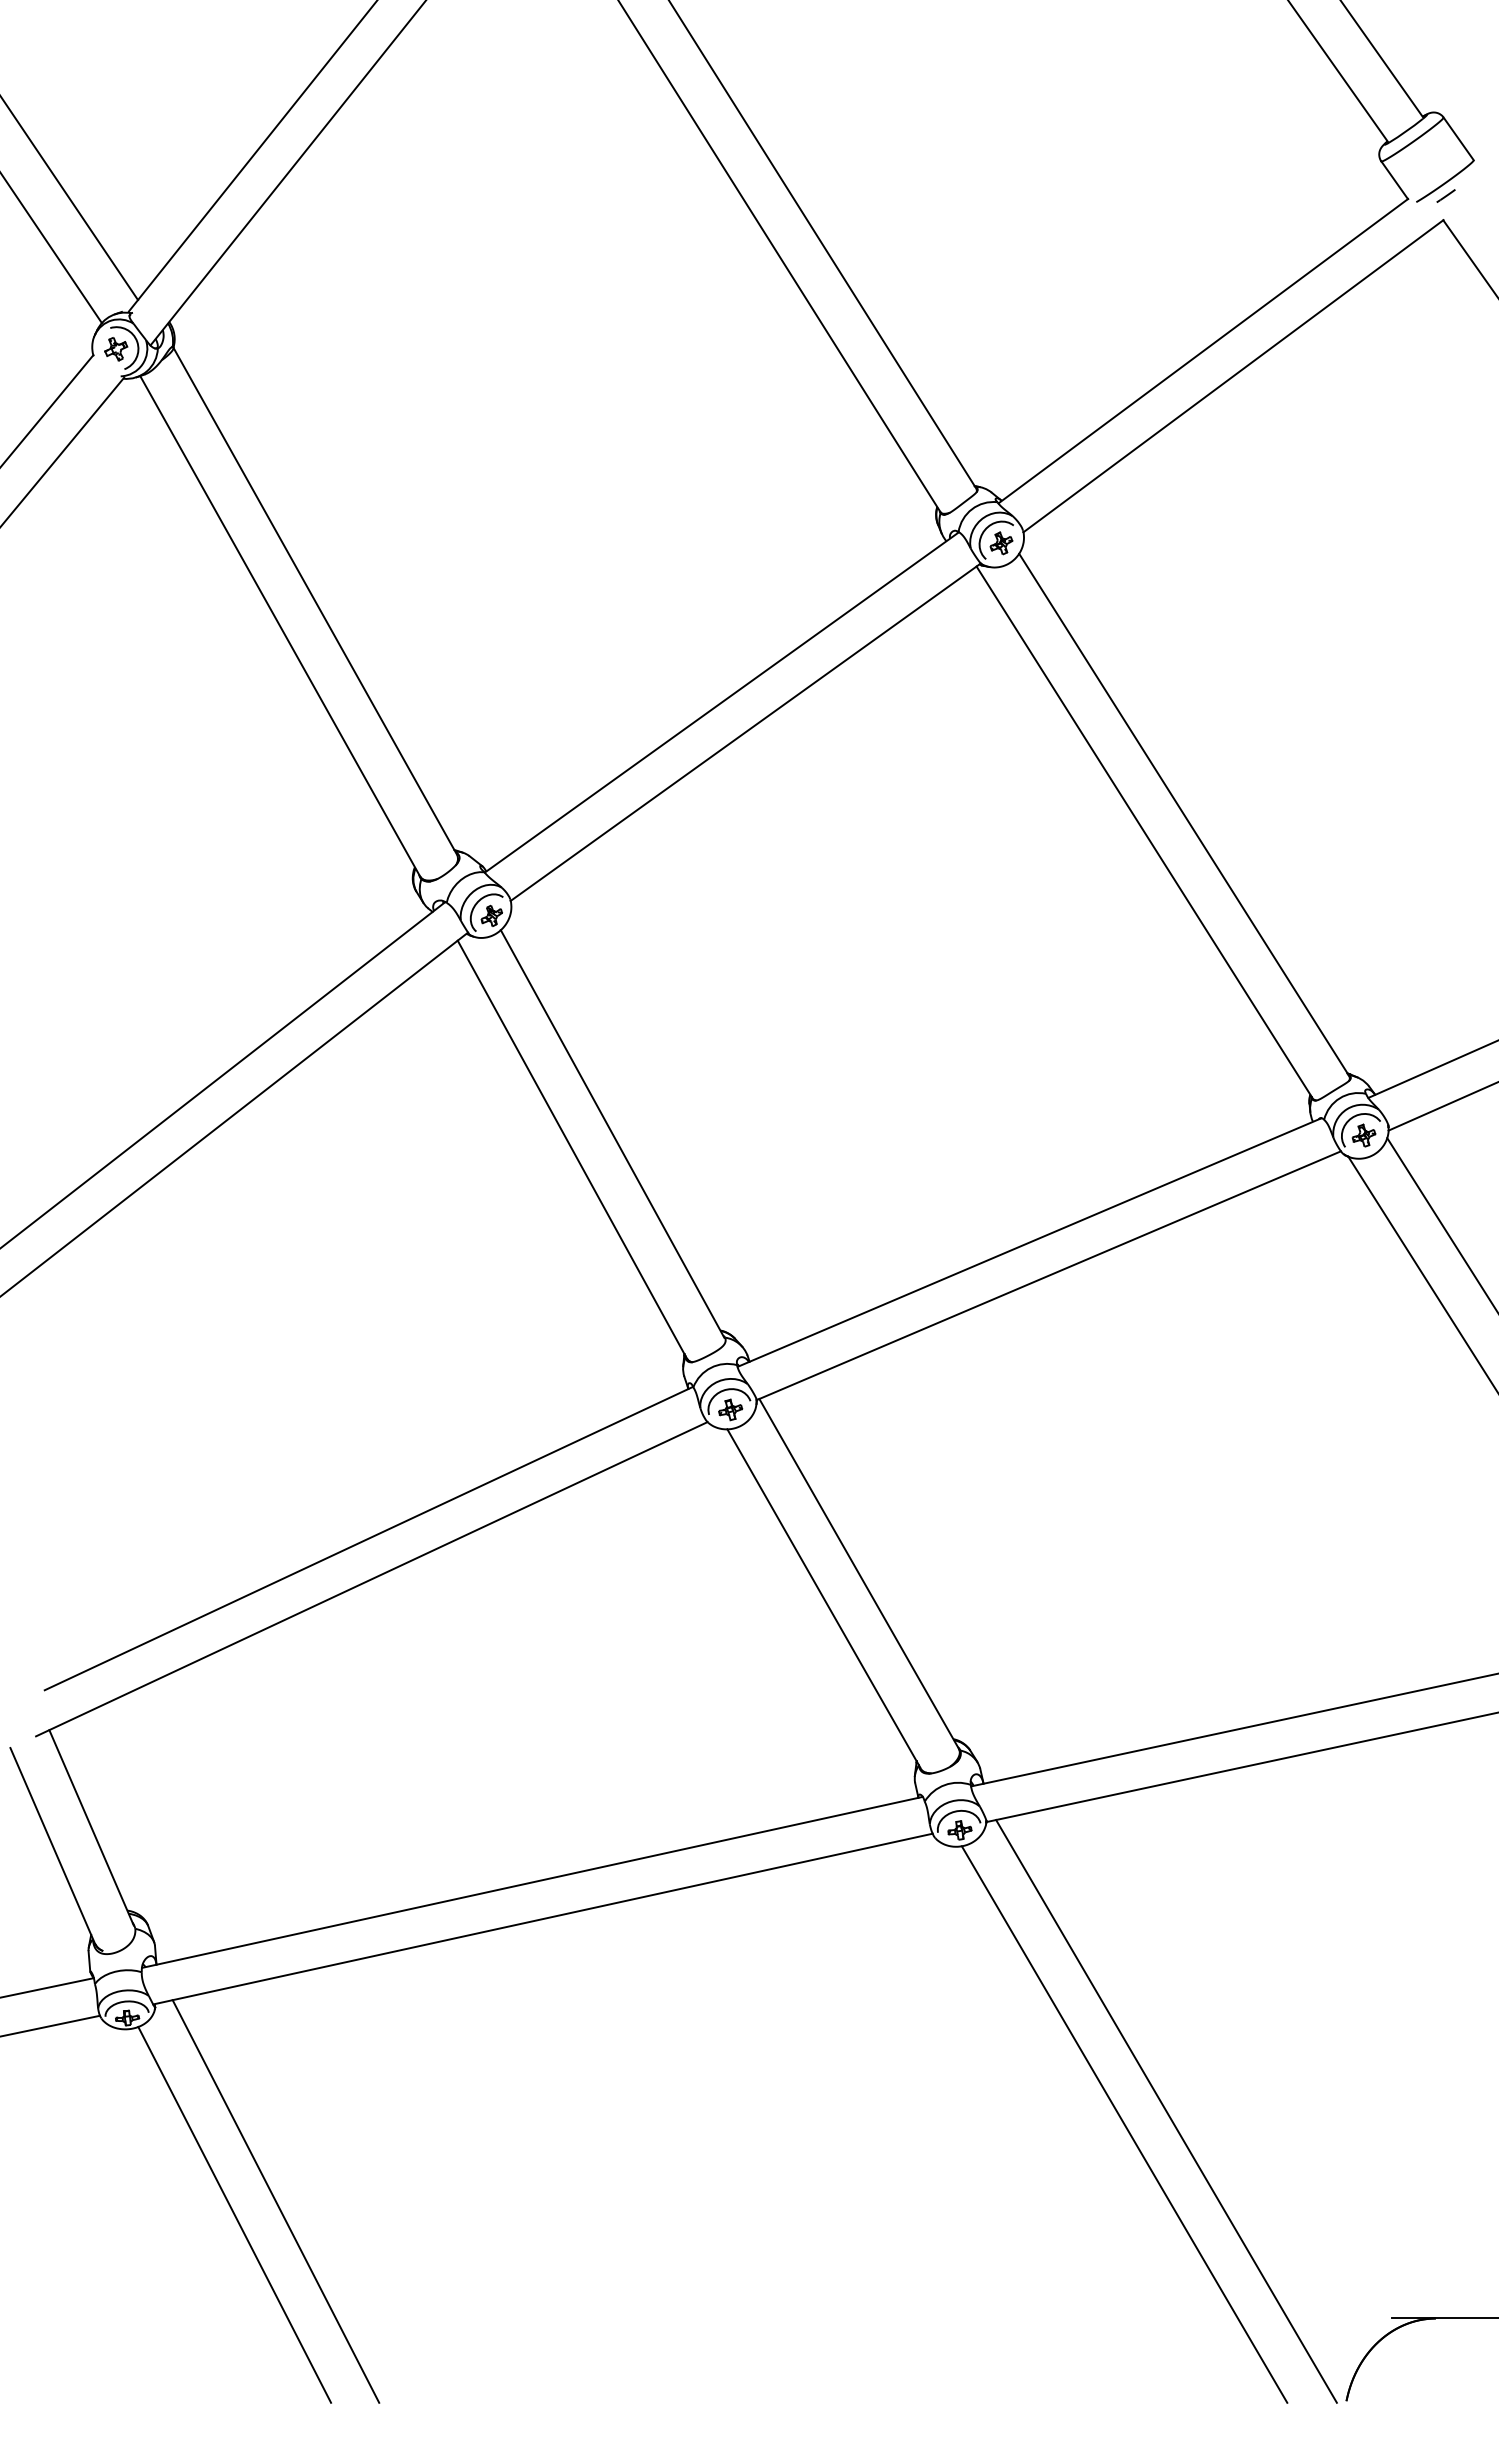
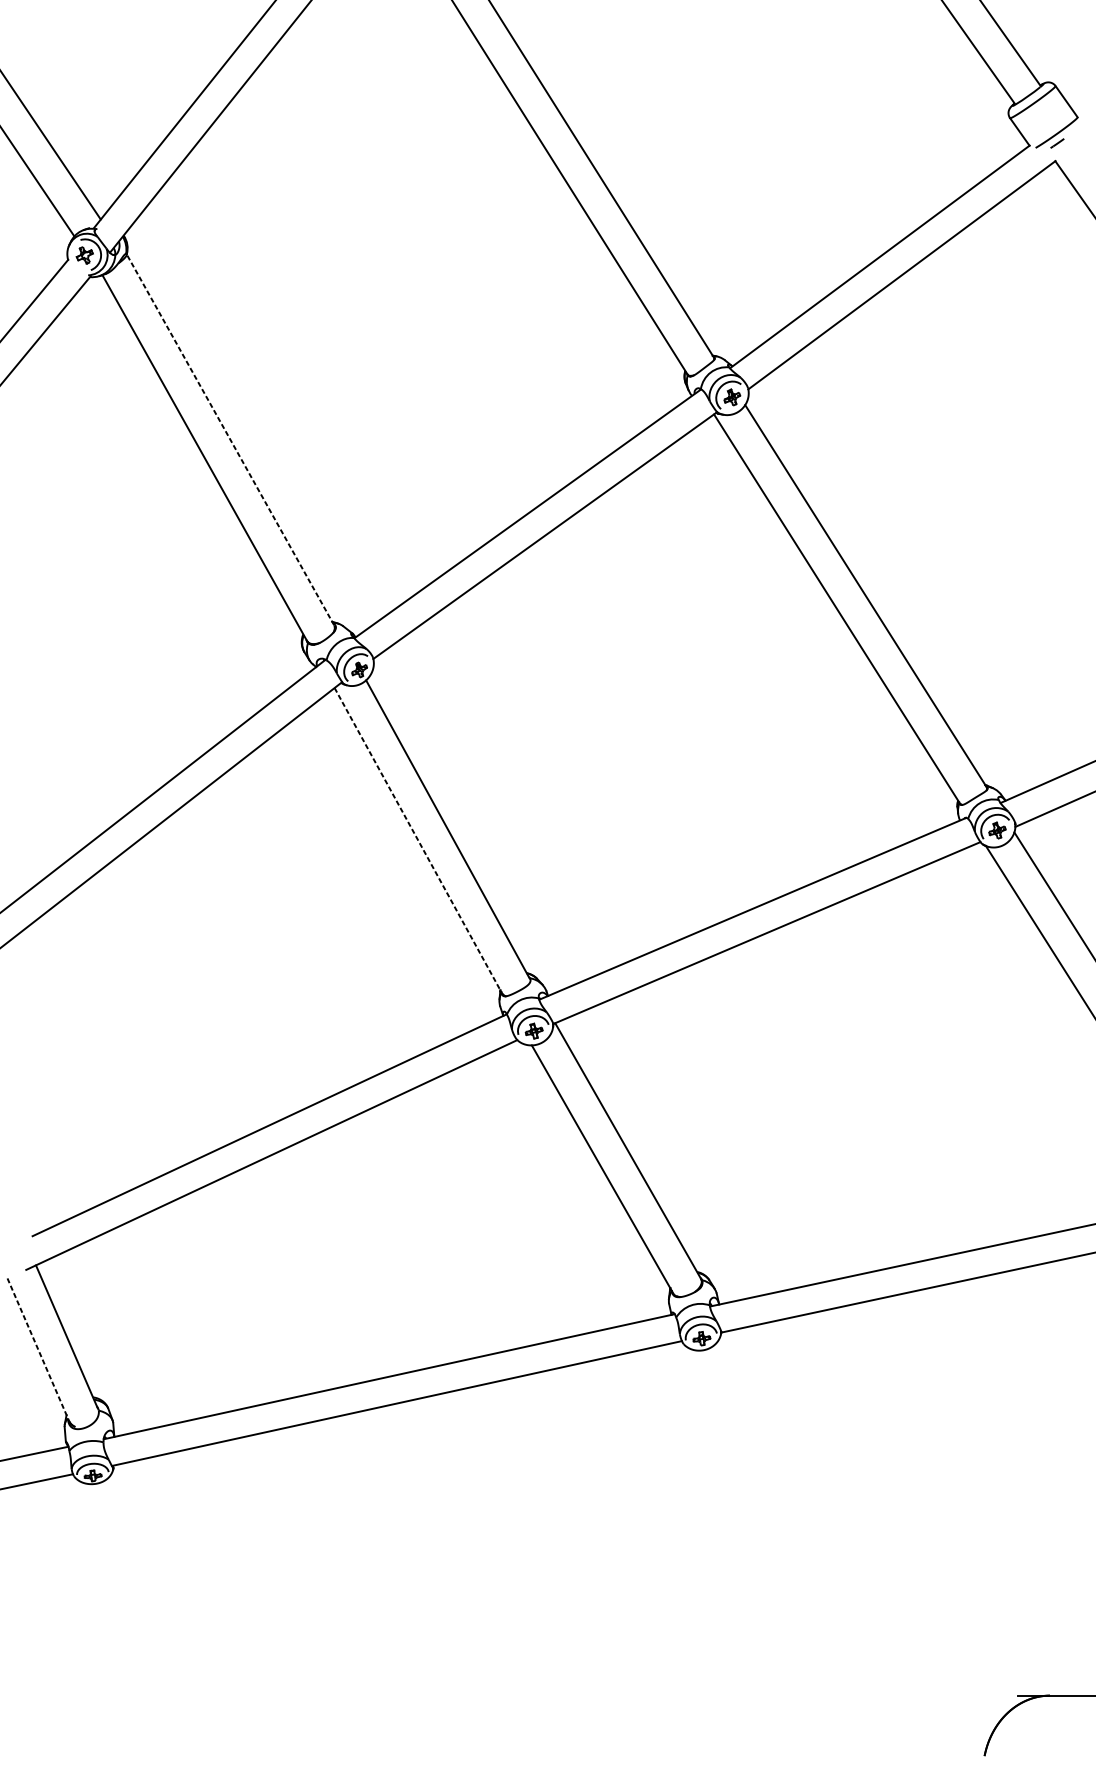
line: (315, 601) -> (230, 439), solid -> dashed
line: (572, 1150) -> (418, 841), solid -> dashed
line: (52, 1846) -> (38, 1350), solid -> dashed
line: (1166, 2111) -> (852, 1544), removed
line: (1124, 2124) -> (822, 1553), removed
line: (275, 2201) -> (201, 1610), removed
line: (234, 2214) -> (171, 1619), removed

